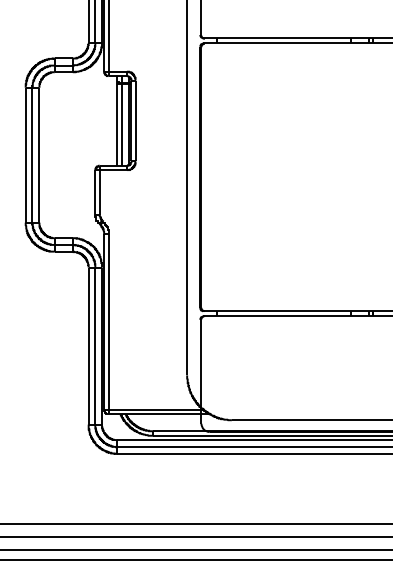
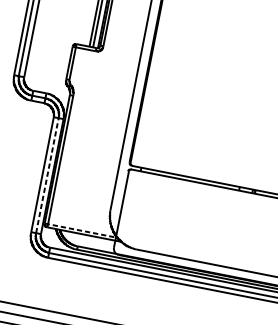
line: (95, 346) -> (47, 175), solid -> dashed
line: (154, 409) -> (81, 230), solid -> dashed

